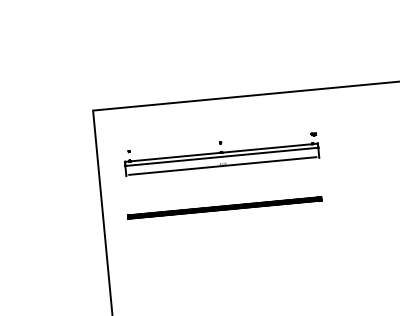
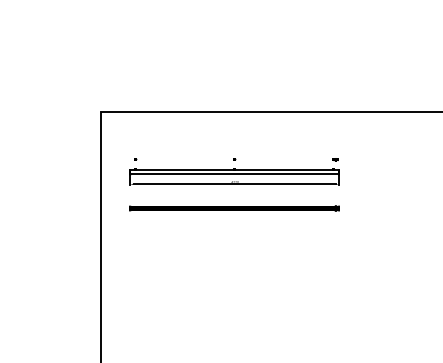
part: (224, 207) -> (234, 208), moved

